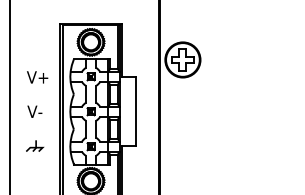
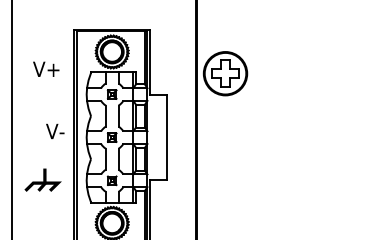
text: (37, 77) -> (46, 69), moved
text: (34, 111) -> (54, 131), moved
part: (35, 145) -> (43, 179), size x1.6

